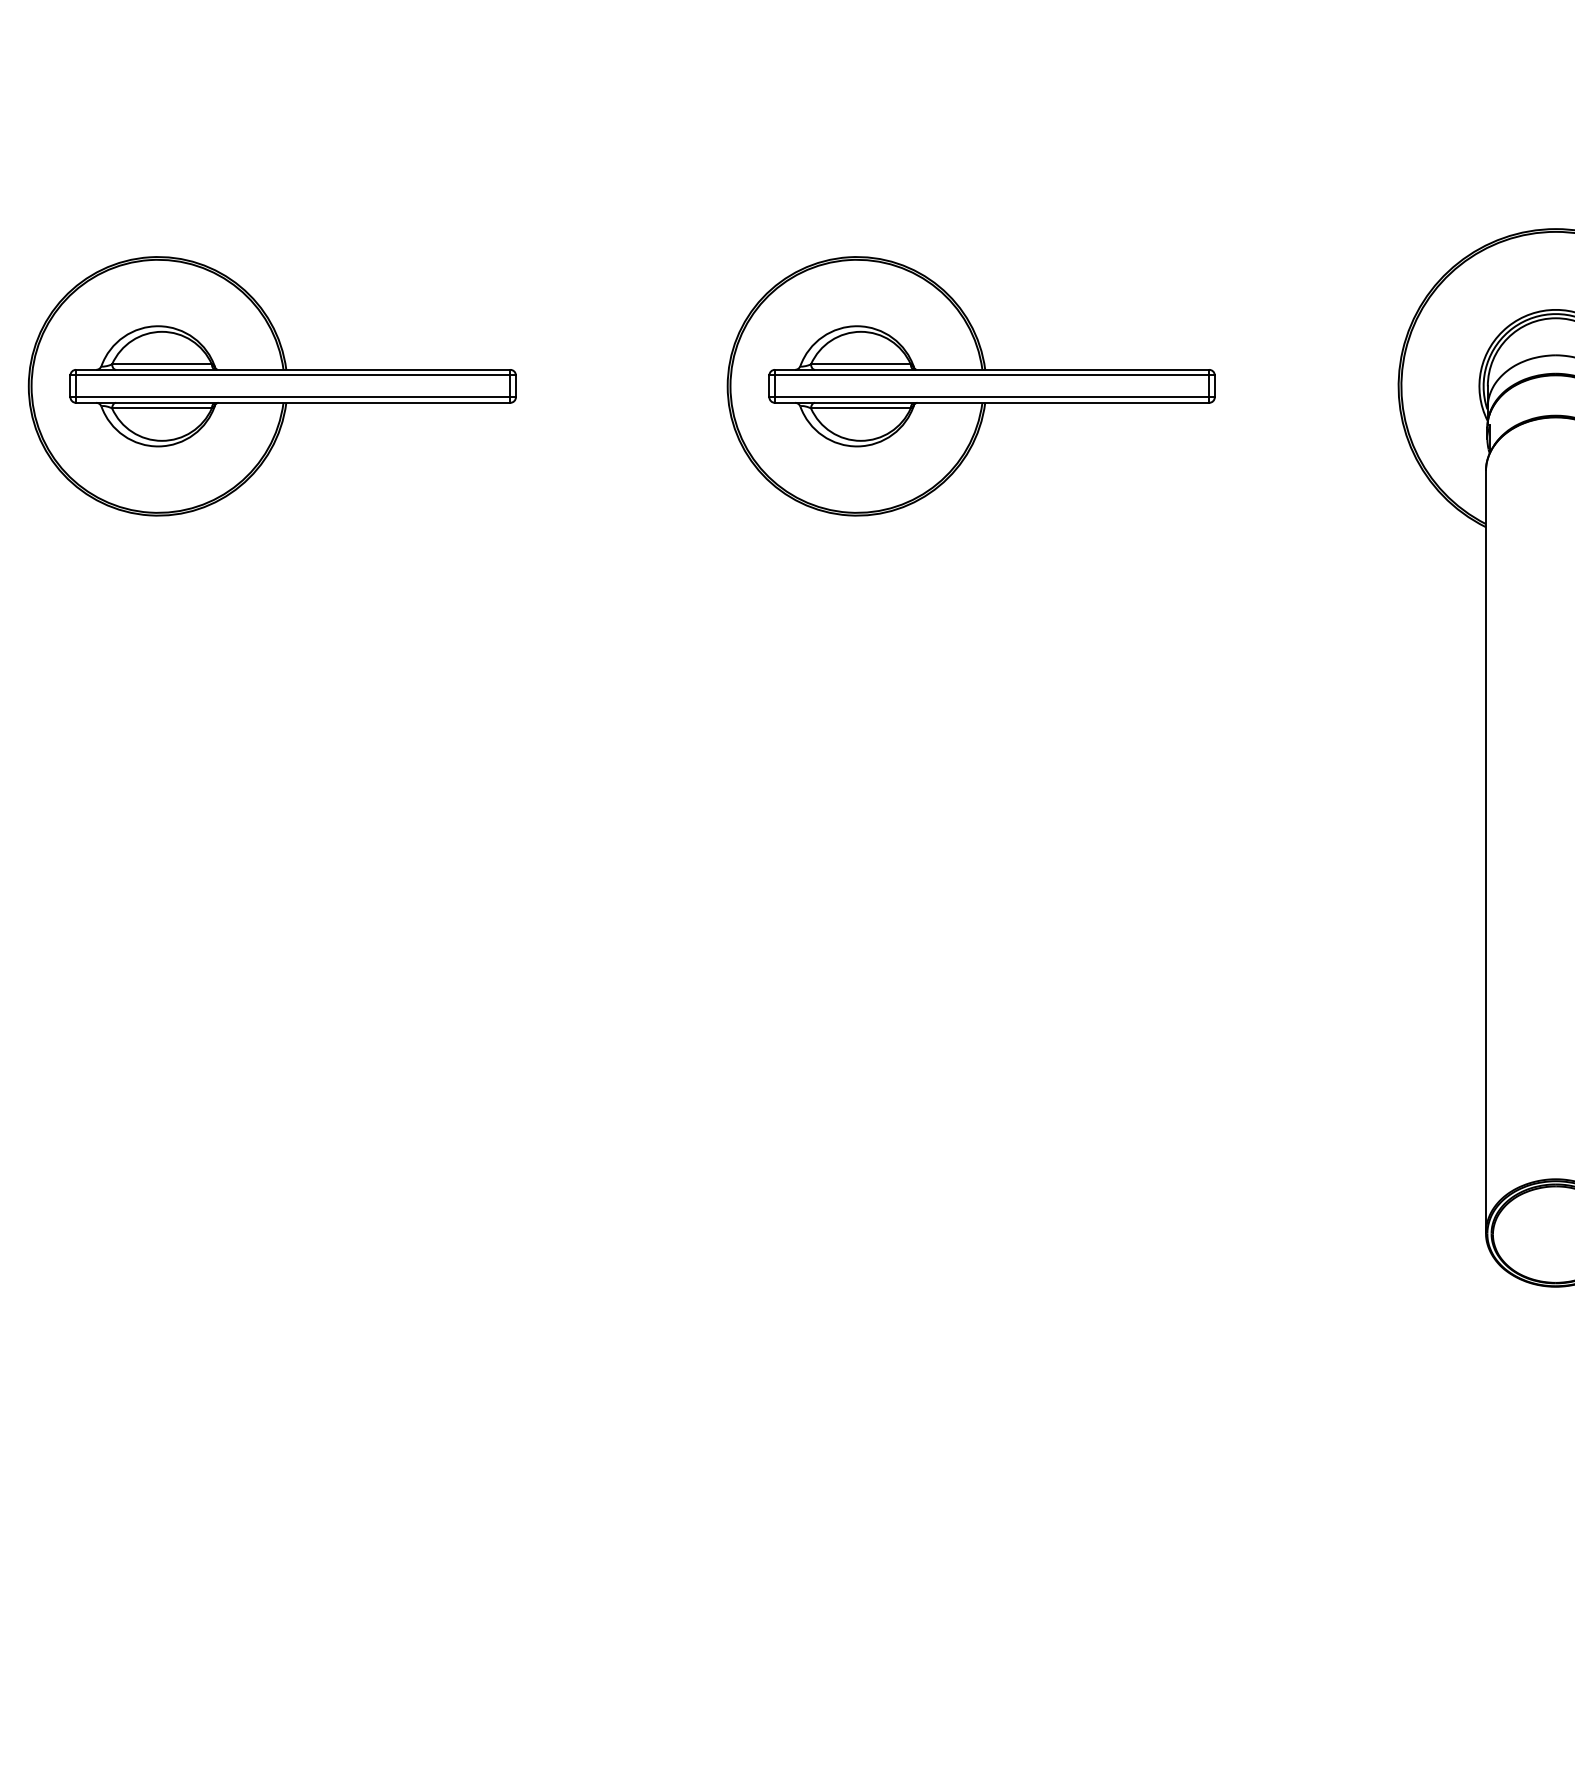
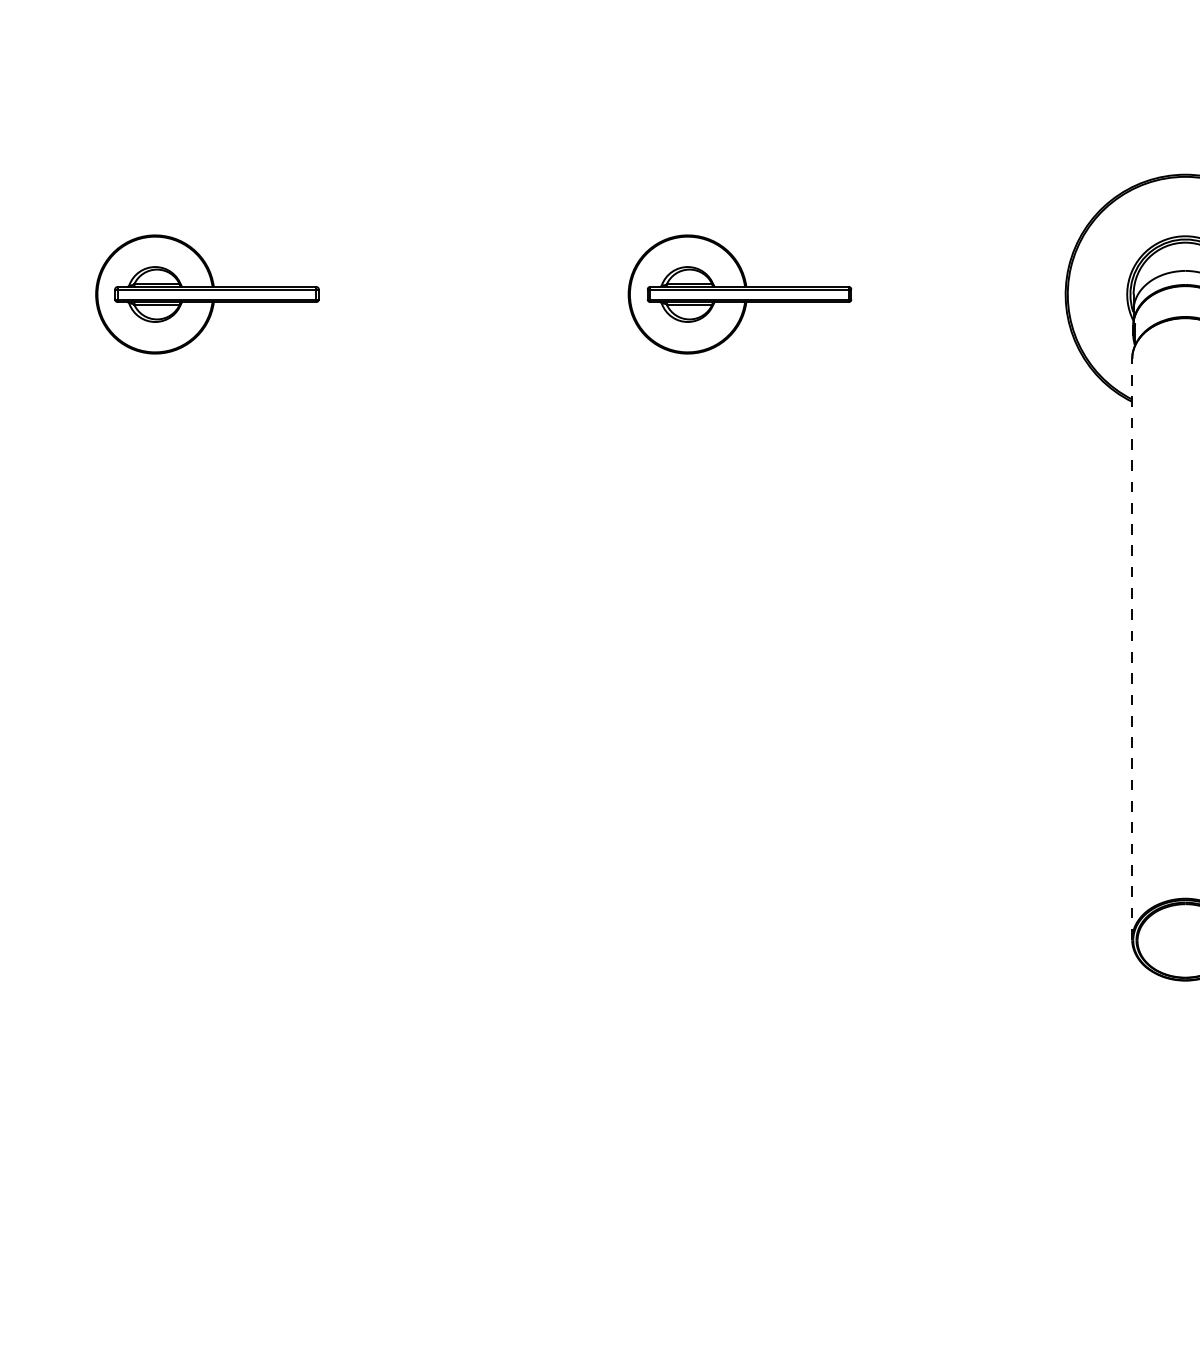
part: (272, 386) -> (207, 294), size x0.6
part: (970, 386) -> (739, 294), size x0.6
line: (1486, 850) -> (1132, 648), solid -> dashed

